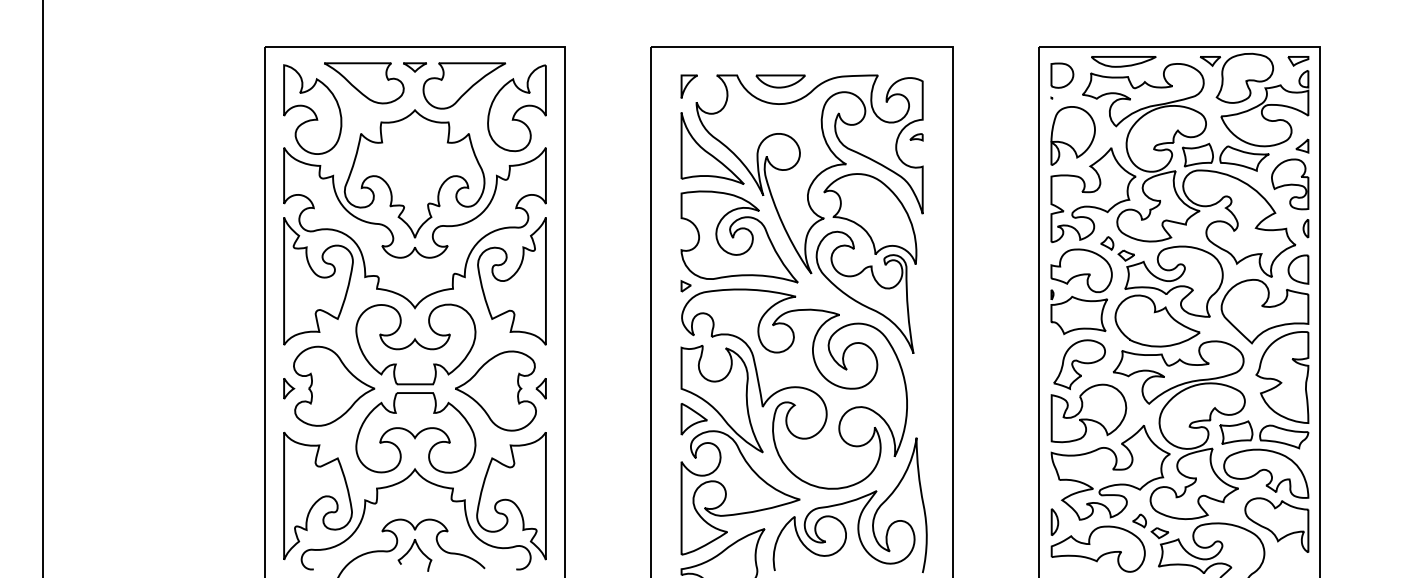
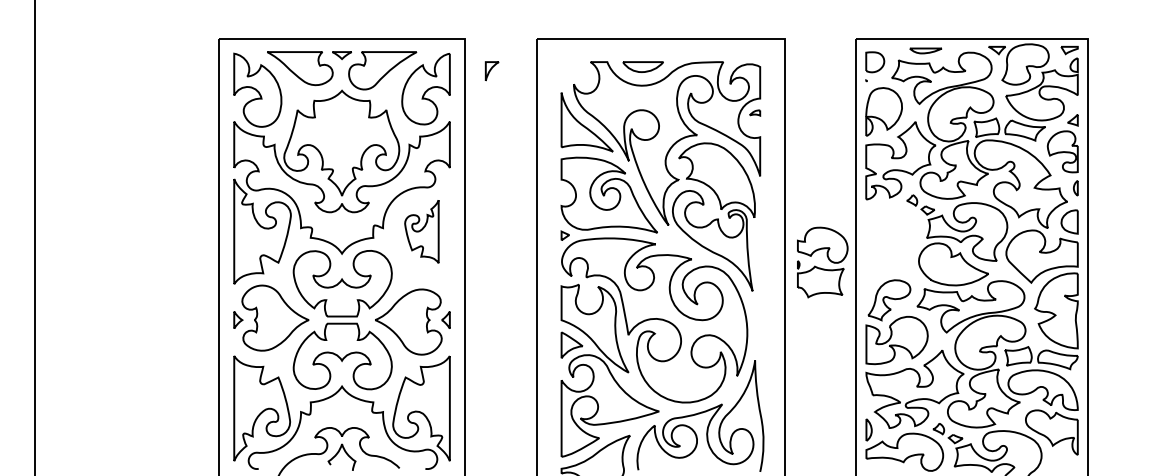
part: (1123, 61) -> (925, 50), size x0.6
part: (688, 86) -> (491, 71), moved
part: (511, 281) -> (421, 231), size x0.6
part: (1080, 298) -> (821, 268), moved

